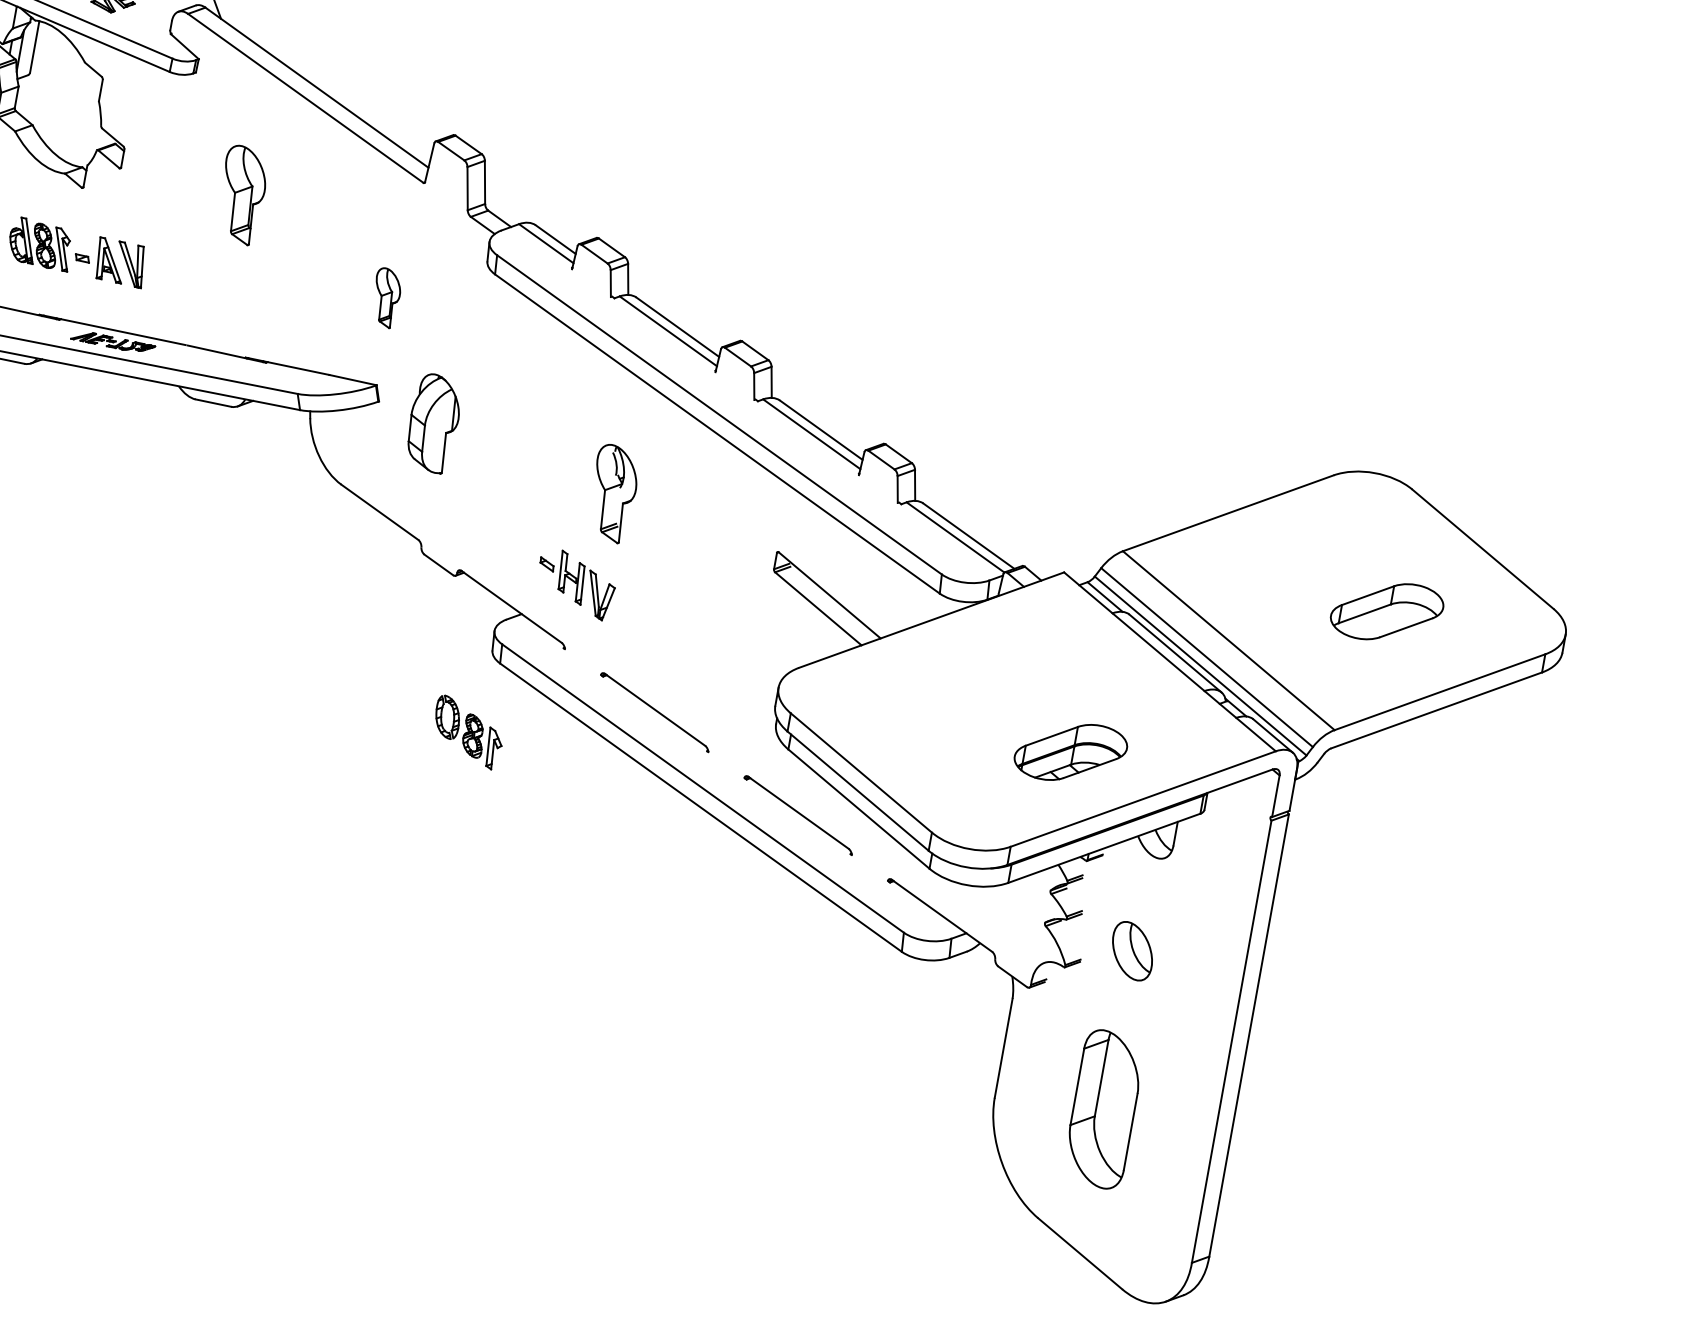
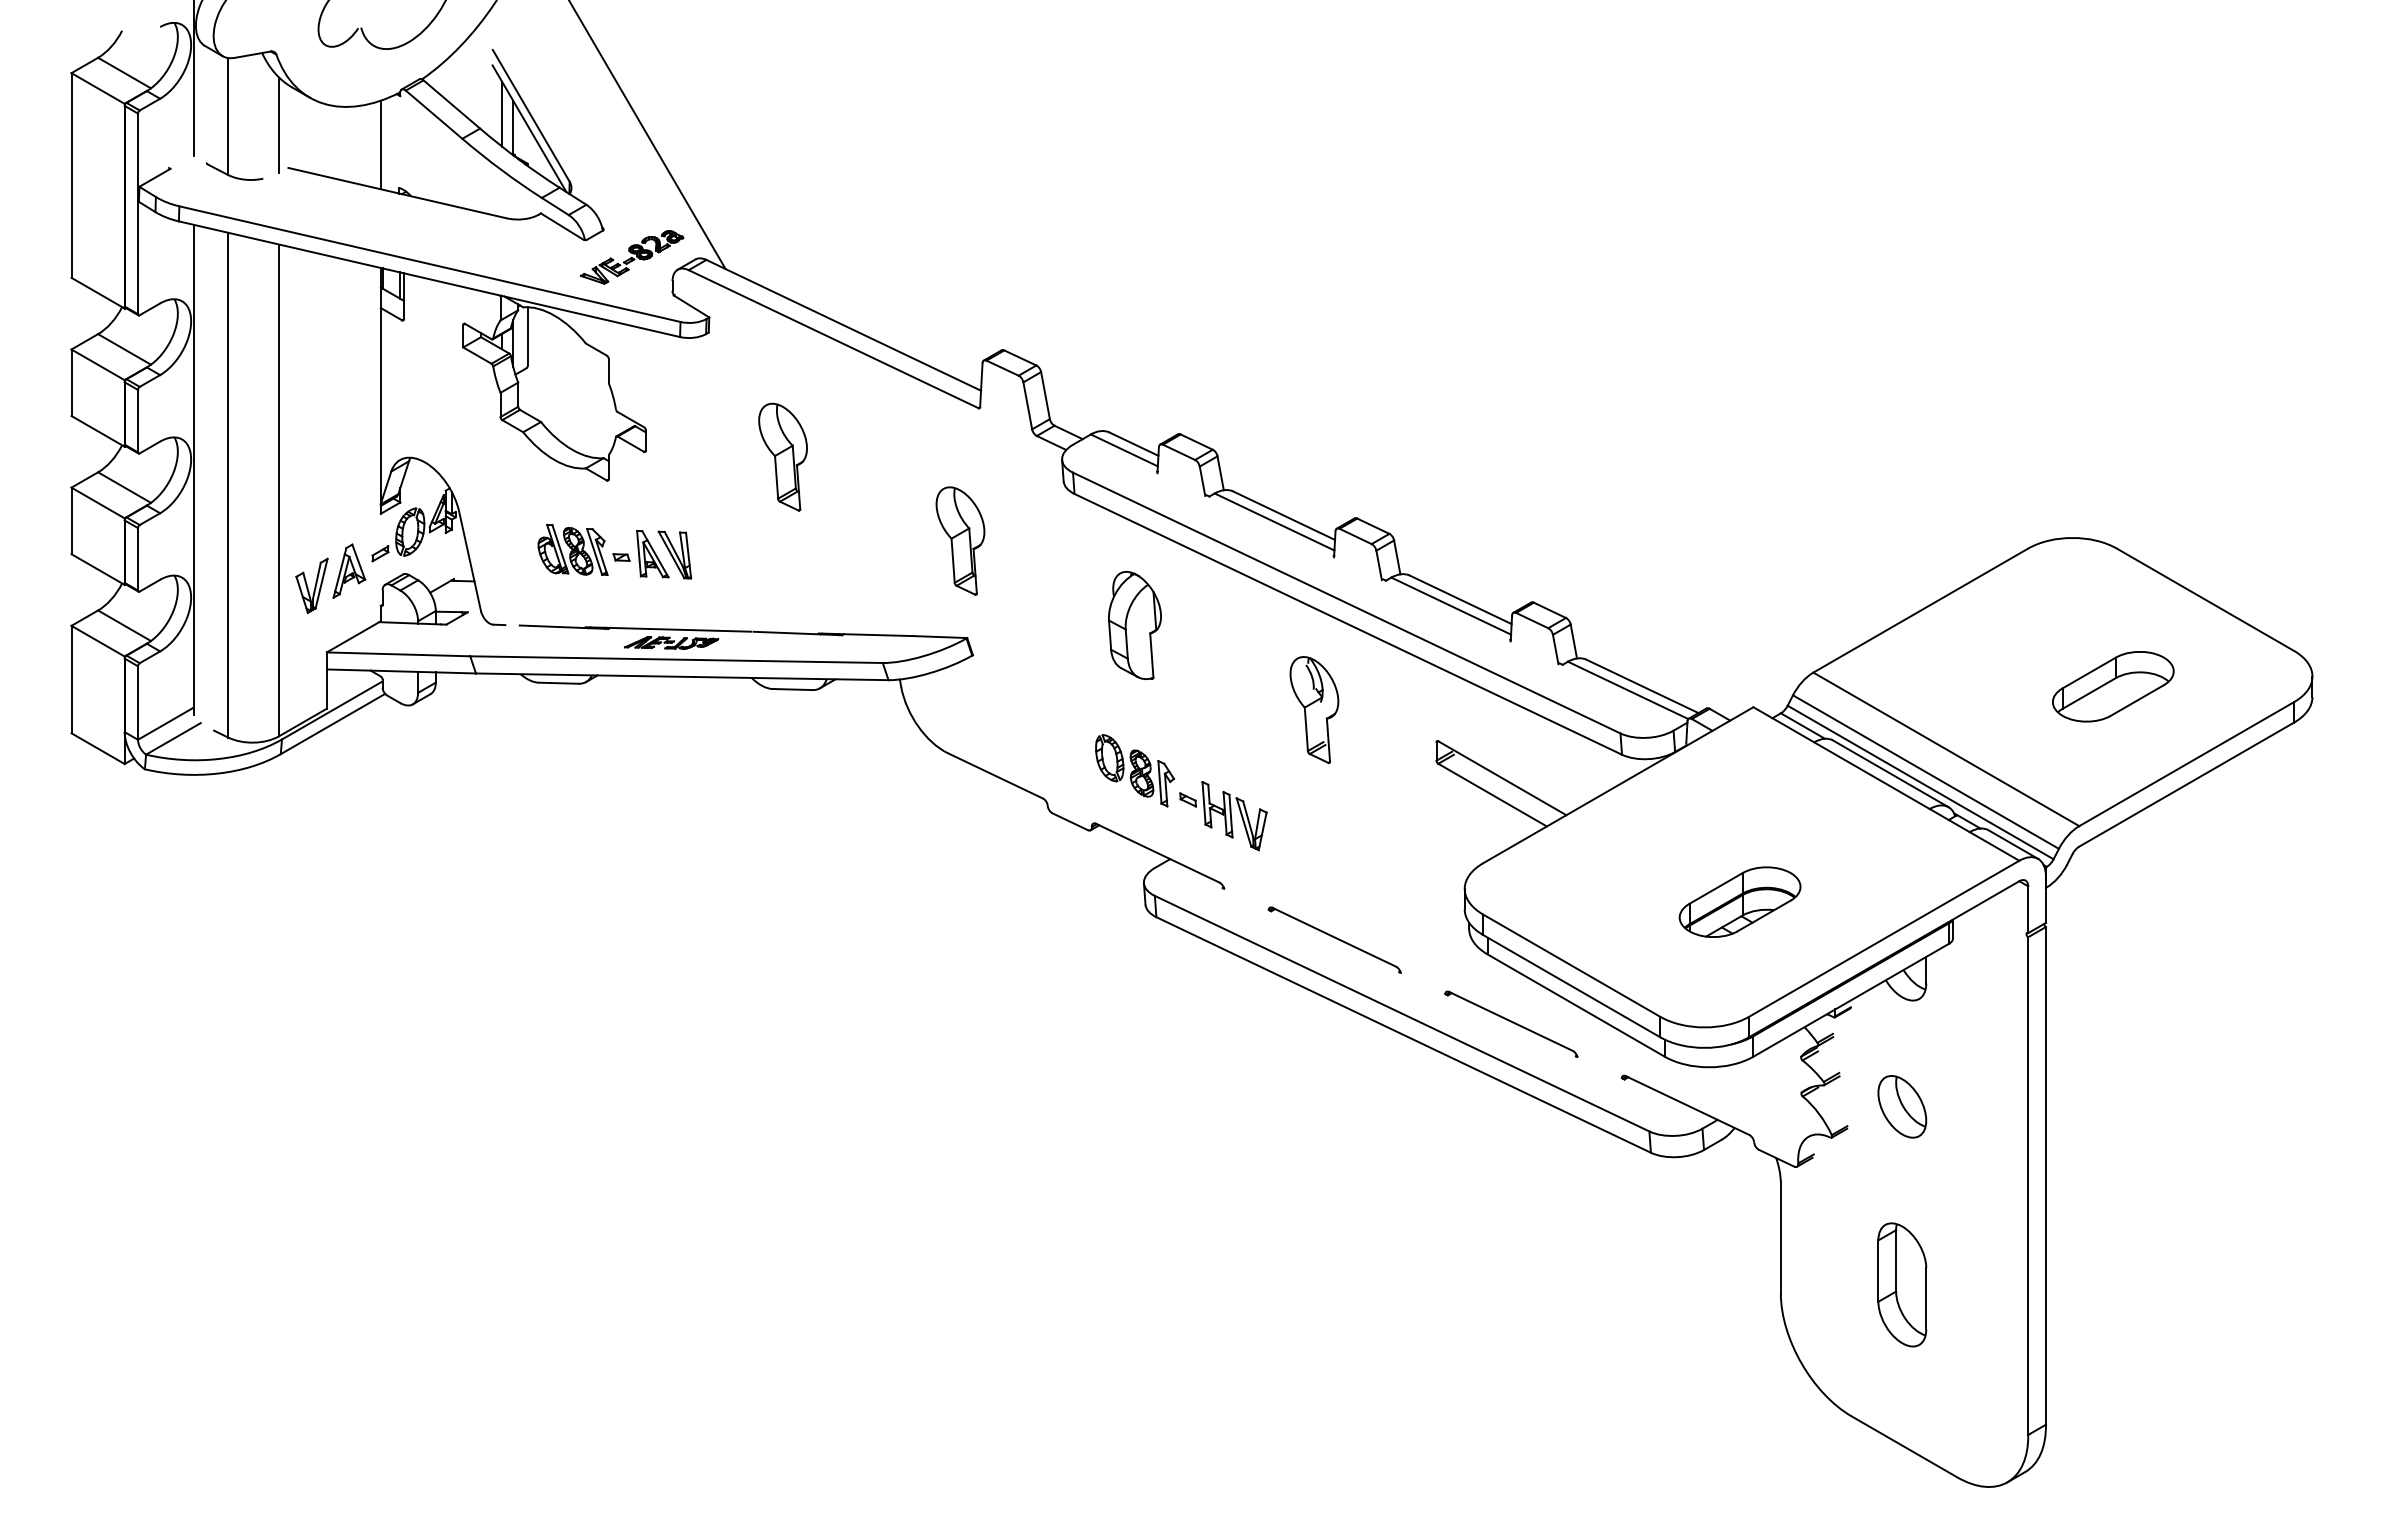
part: (386, 297) -> (960, 540), size x1.67
part: (433, 423) -> (1134, 625), moved
part: (613, 493) -> (1314, 709), moved
part: (468, 732) -> (1135, 770), moved
part: (1070, 751) -> (1739, 901), moved
part: (1104, 1109) -> (1902, 1284), size x0.71

